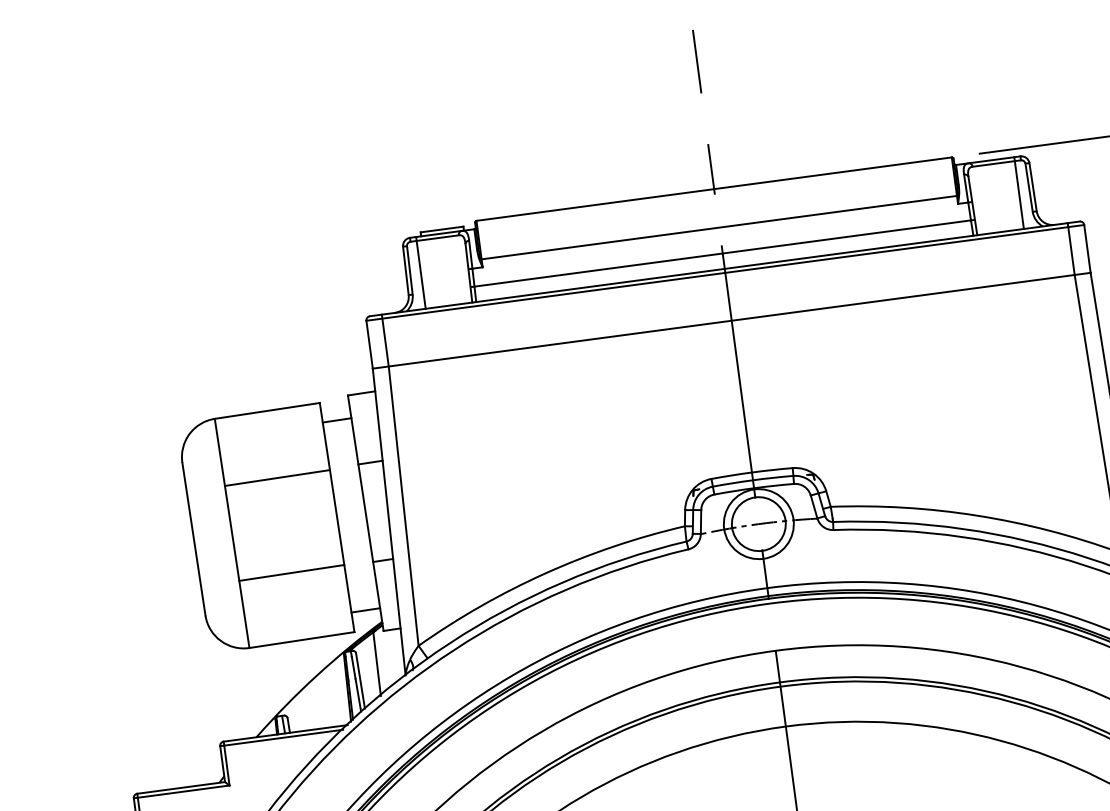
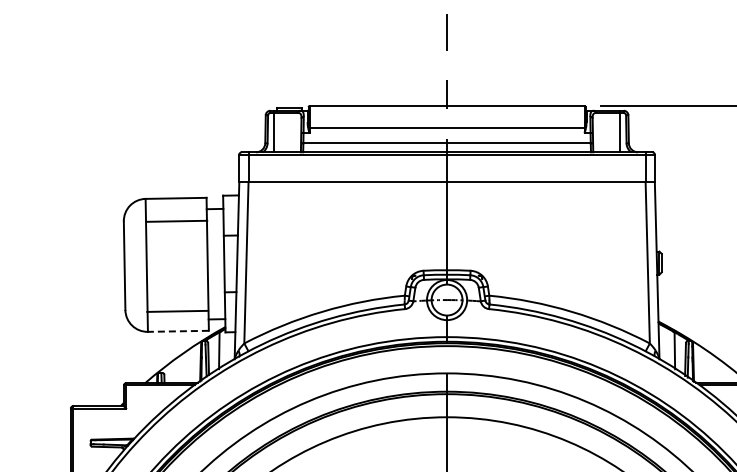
line: (276, 476) -> (176, 220), moved
line: (291, 571) -> (177, 310), moved
line: (300, 640) -> (177, 331), solid -> dashed

